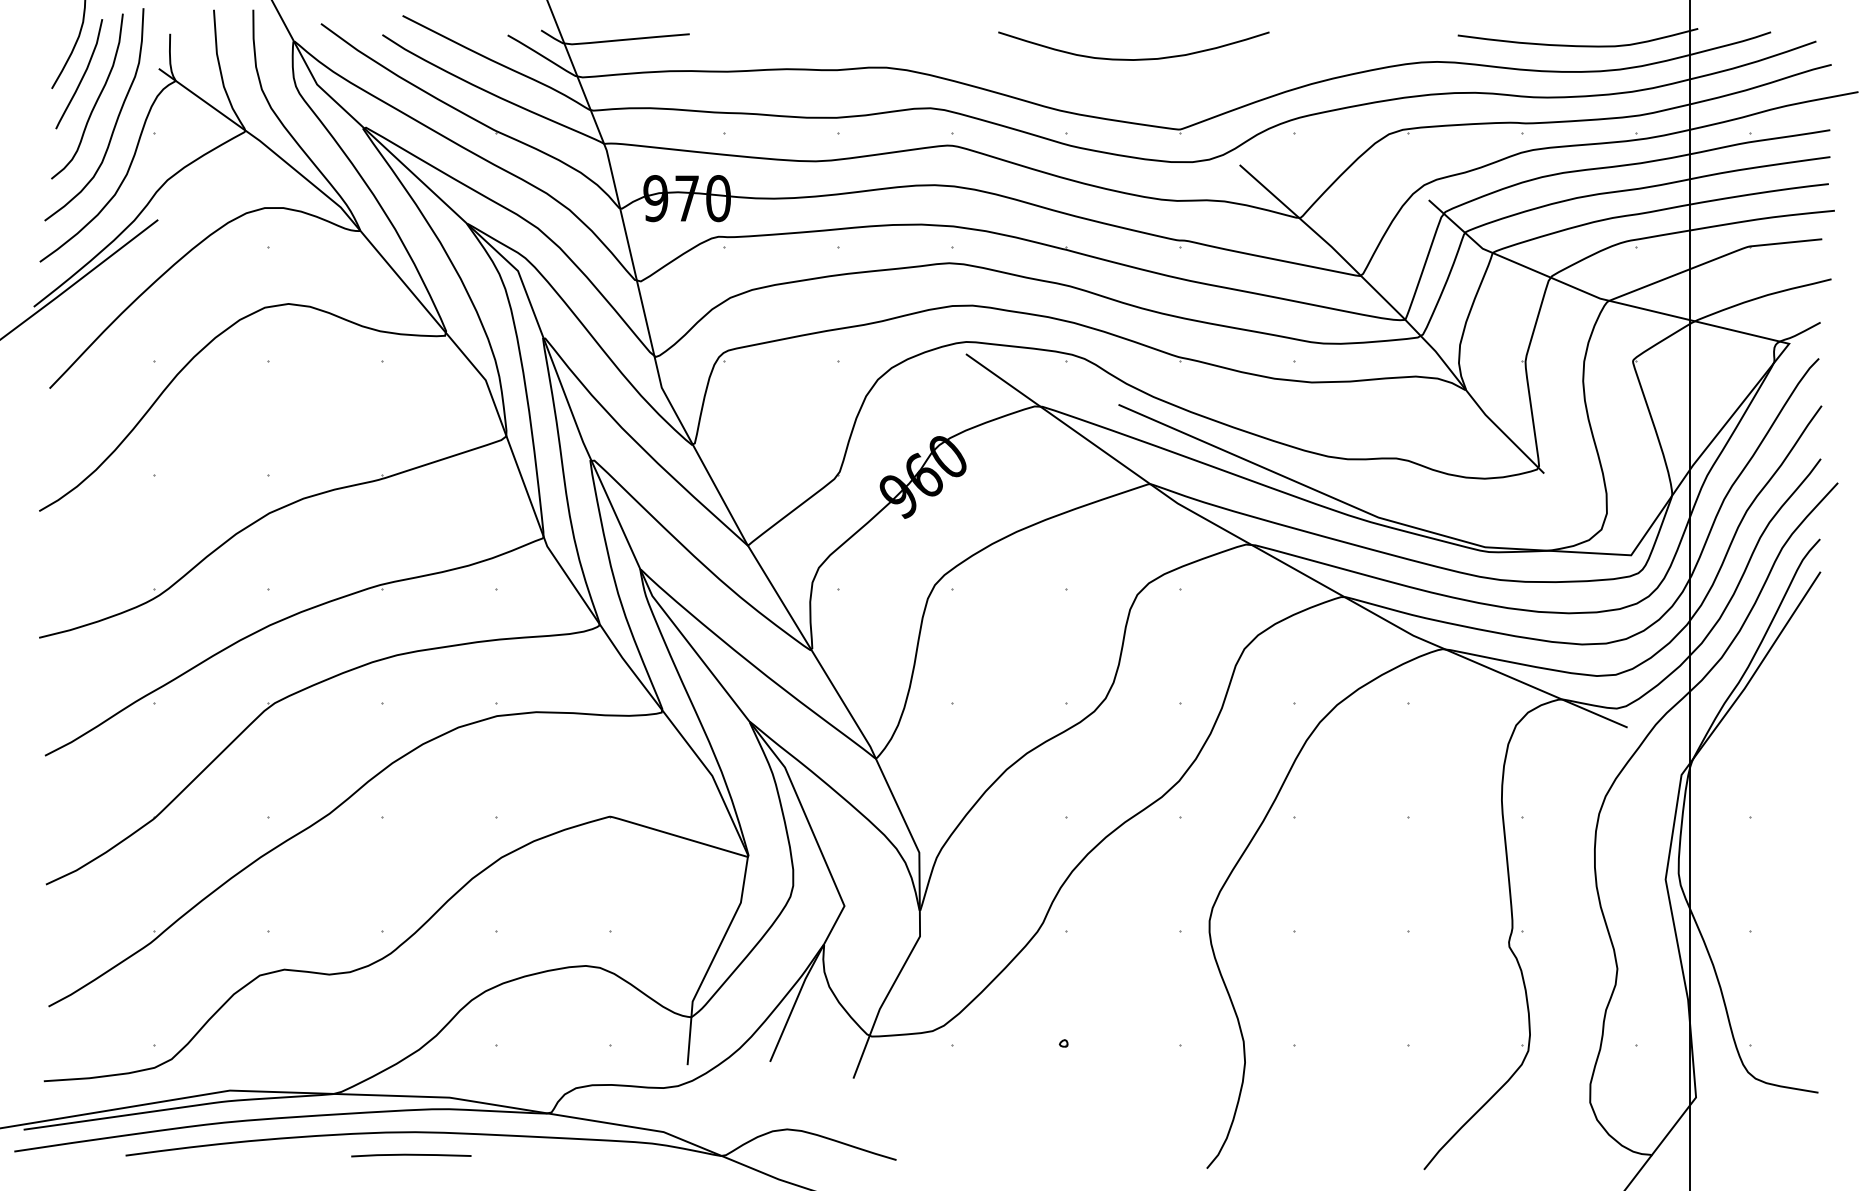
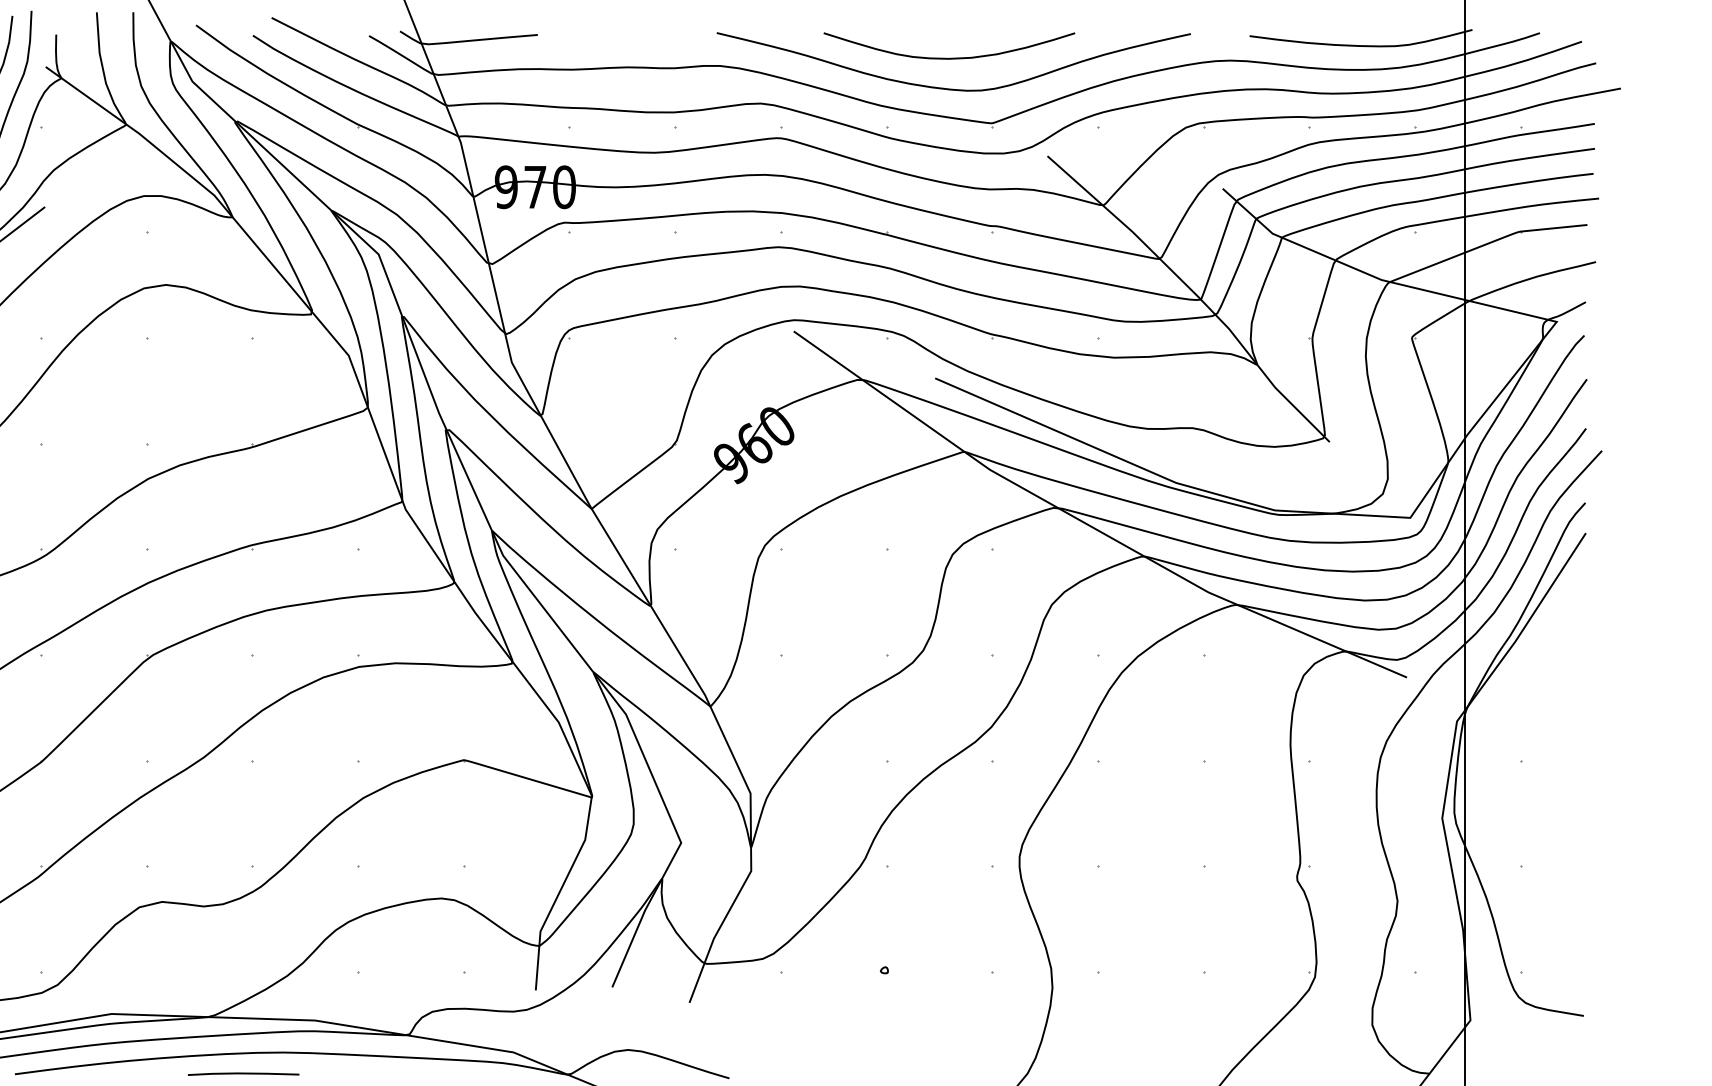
curve: (1131, 91) -> (947, 88), added
line: (411, 1155) -> (243, 1074), moved

